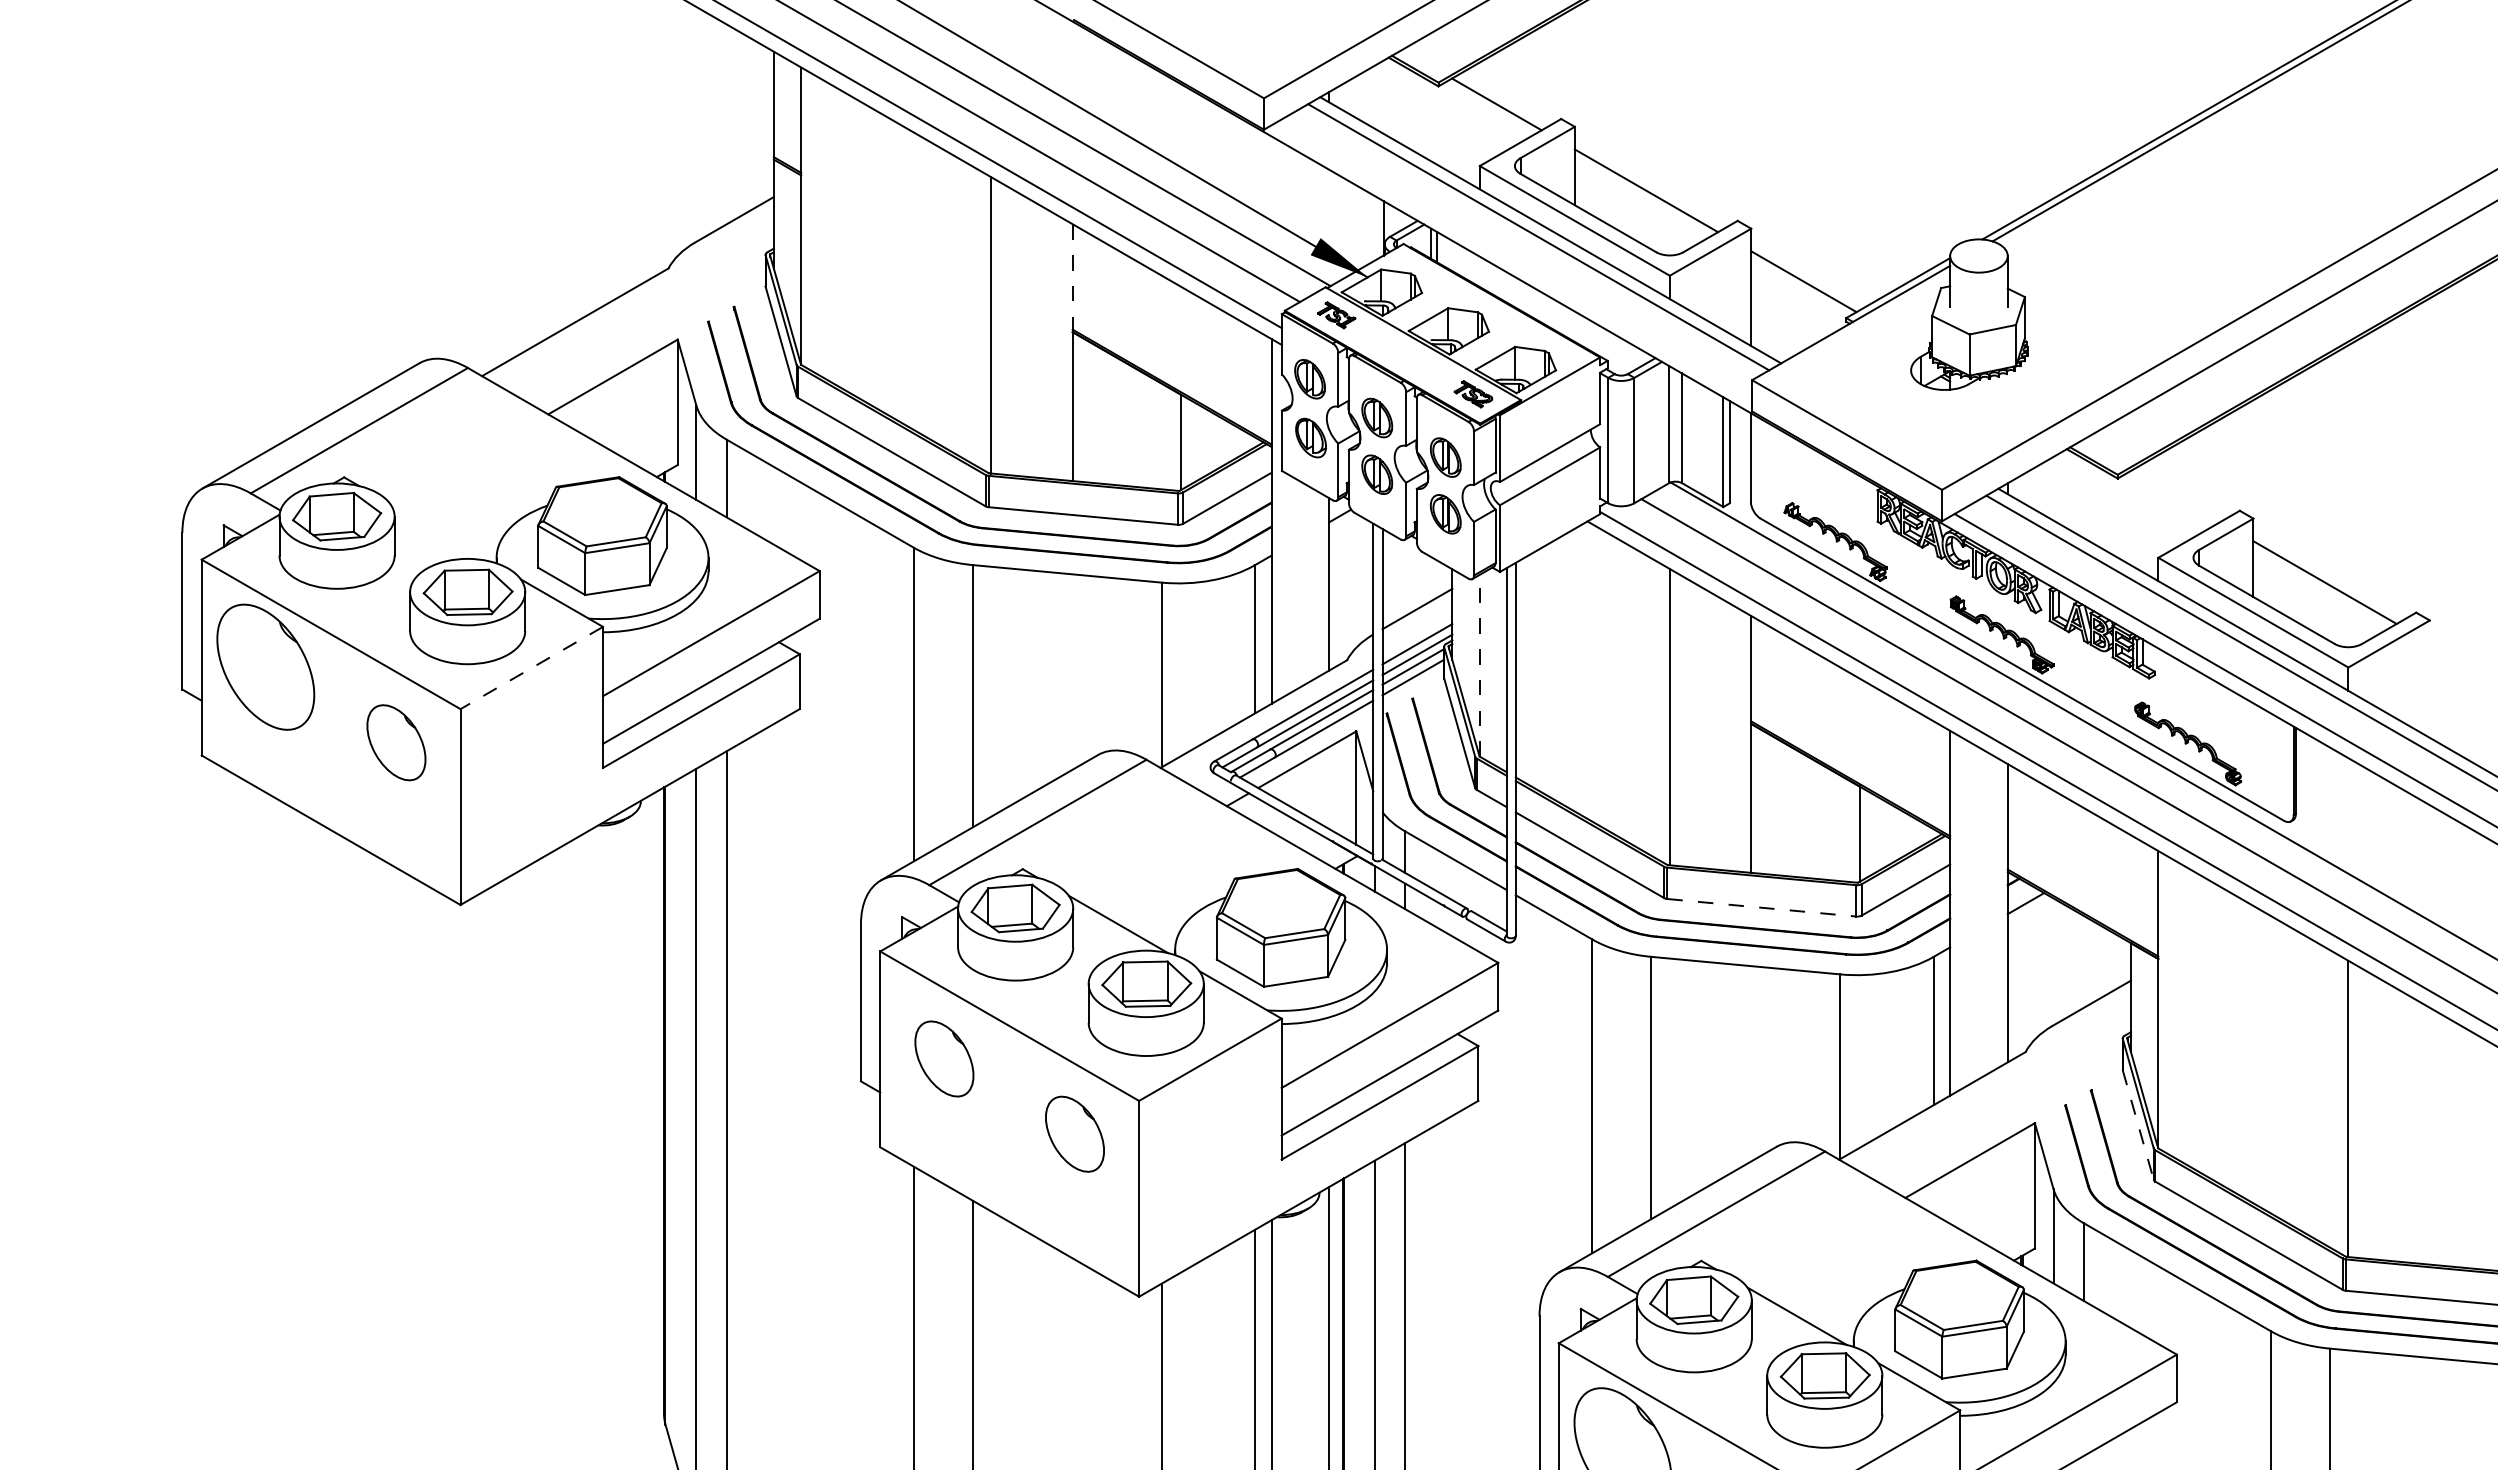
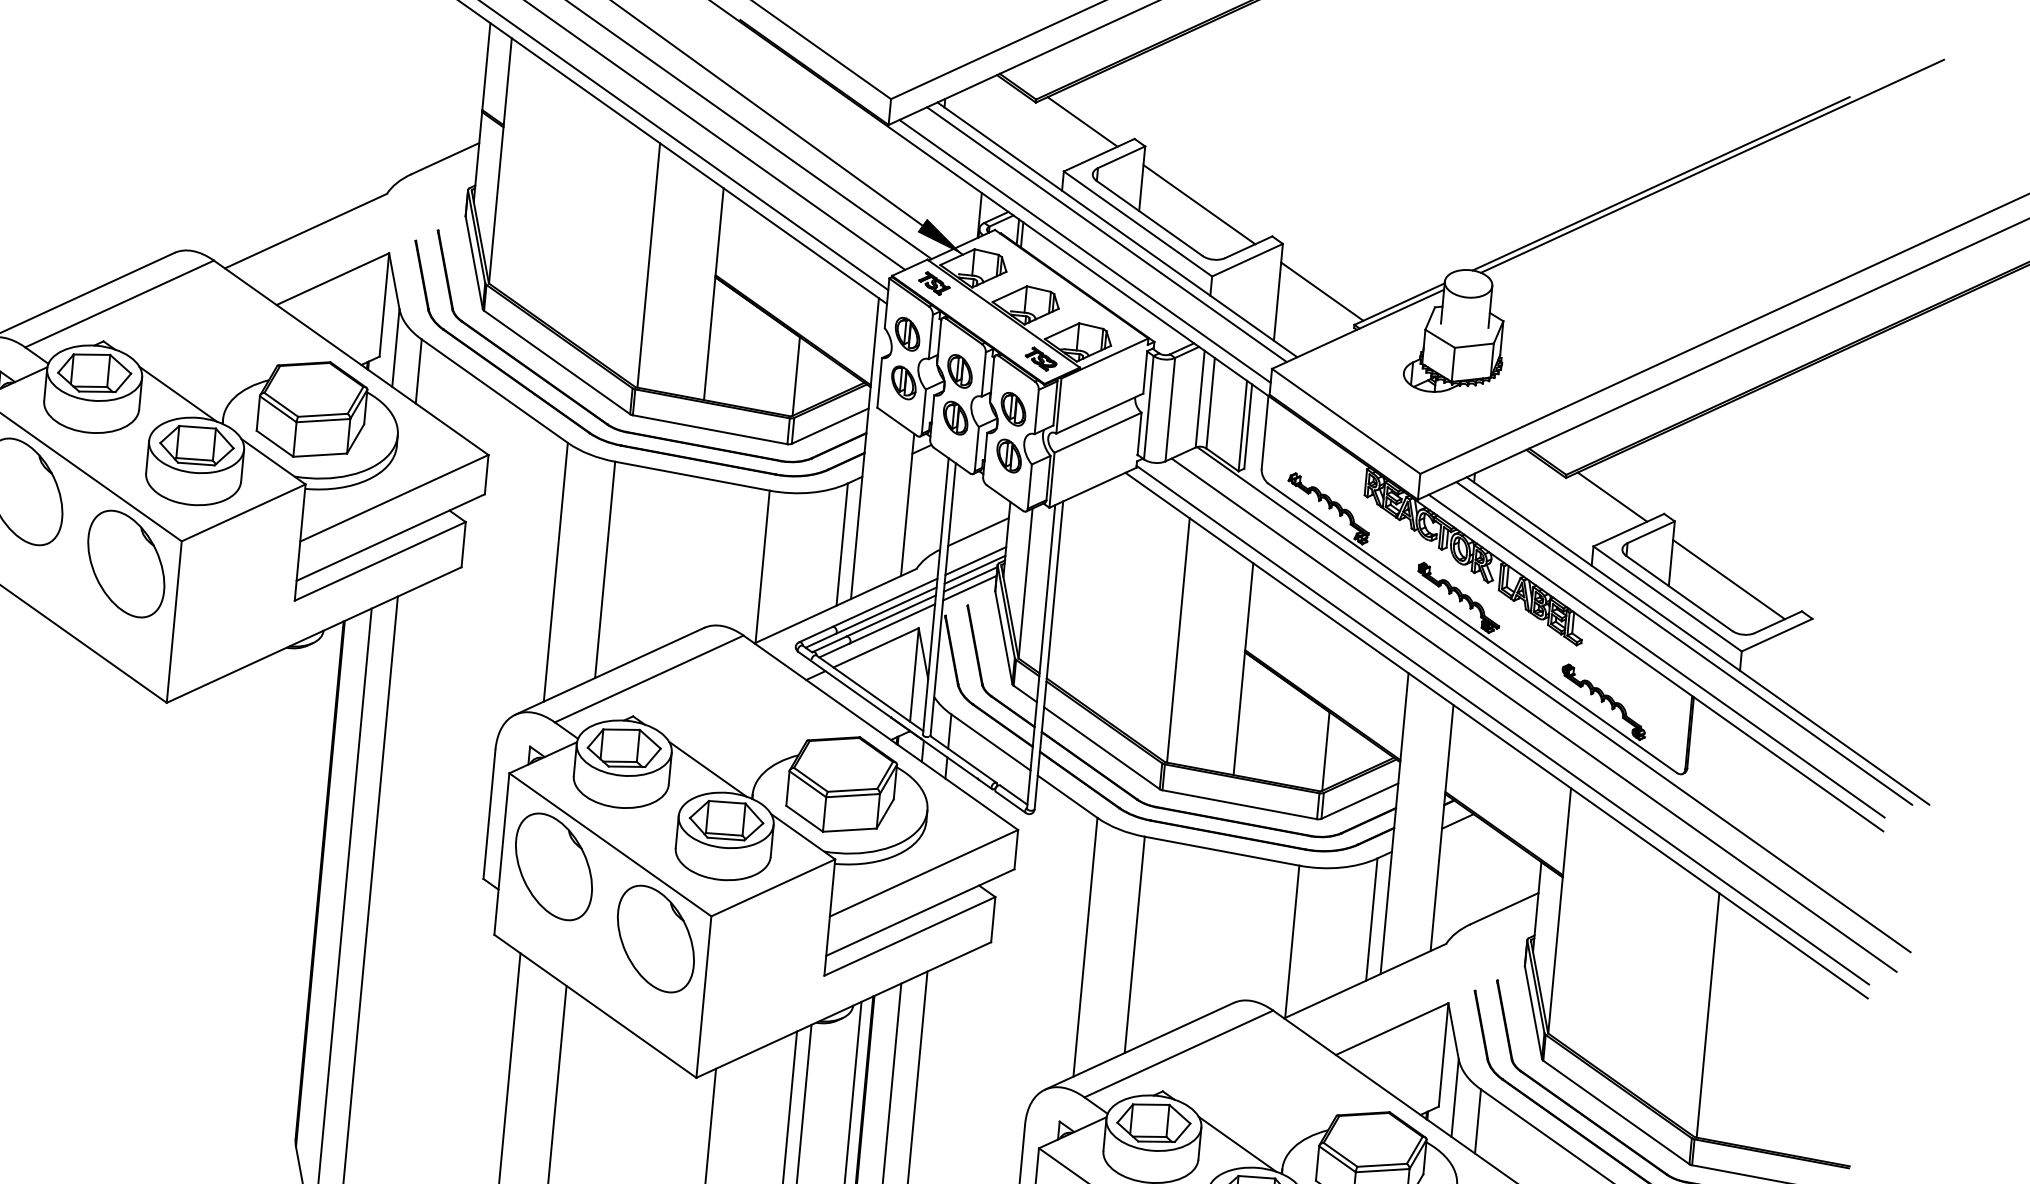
line: (1514, 259) -> (1085, 251), added
line: (1072, 278) -> (719, 233), dashed -> solid
line: (2175, 496) -> (1612, 497), added
line: (439, 532) -> (177, 394), added
line: (1479, 665) -> (1025, 583), dashed -> solid
line: (531, 668) -> (243, 513), dashed -> solid
part: (396, 742) -> (126, 563), size x1.67
line: (1761, 907) -> (1239, 804), dashed -> solid
part: (944, 1058) -> (554, 866), size x1.67
line: (2138, 1125) -> (1533, 1013), dashed -> solid
part: (1074, 1133) -> (655, 938), size x1.67

